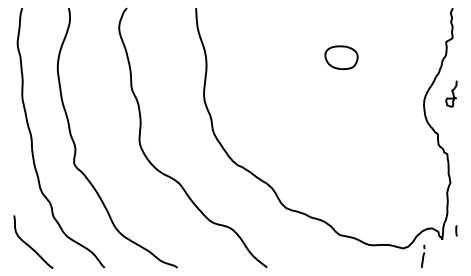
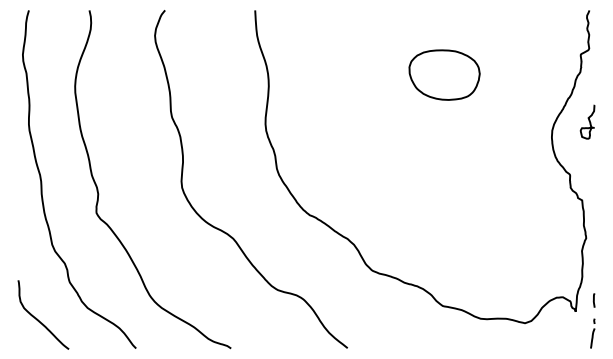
part: (341, 57) -> (444, 74), size x1.67
part: (422, 256) -> (592, 333), moved

